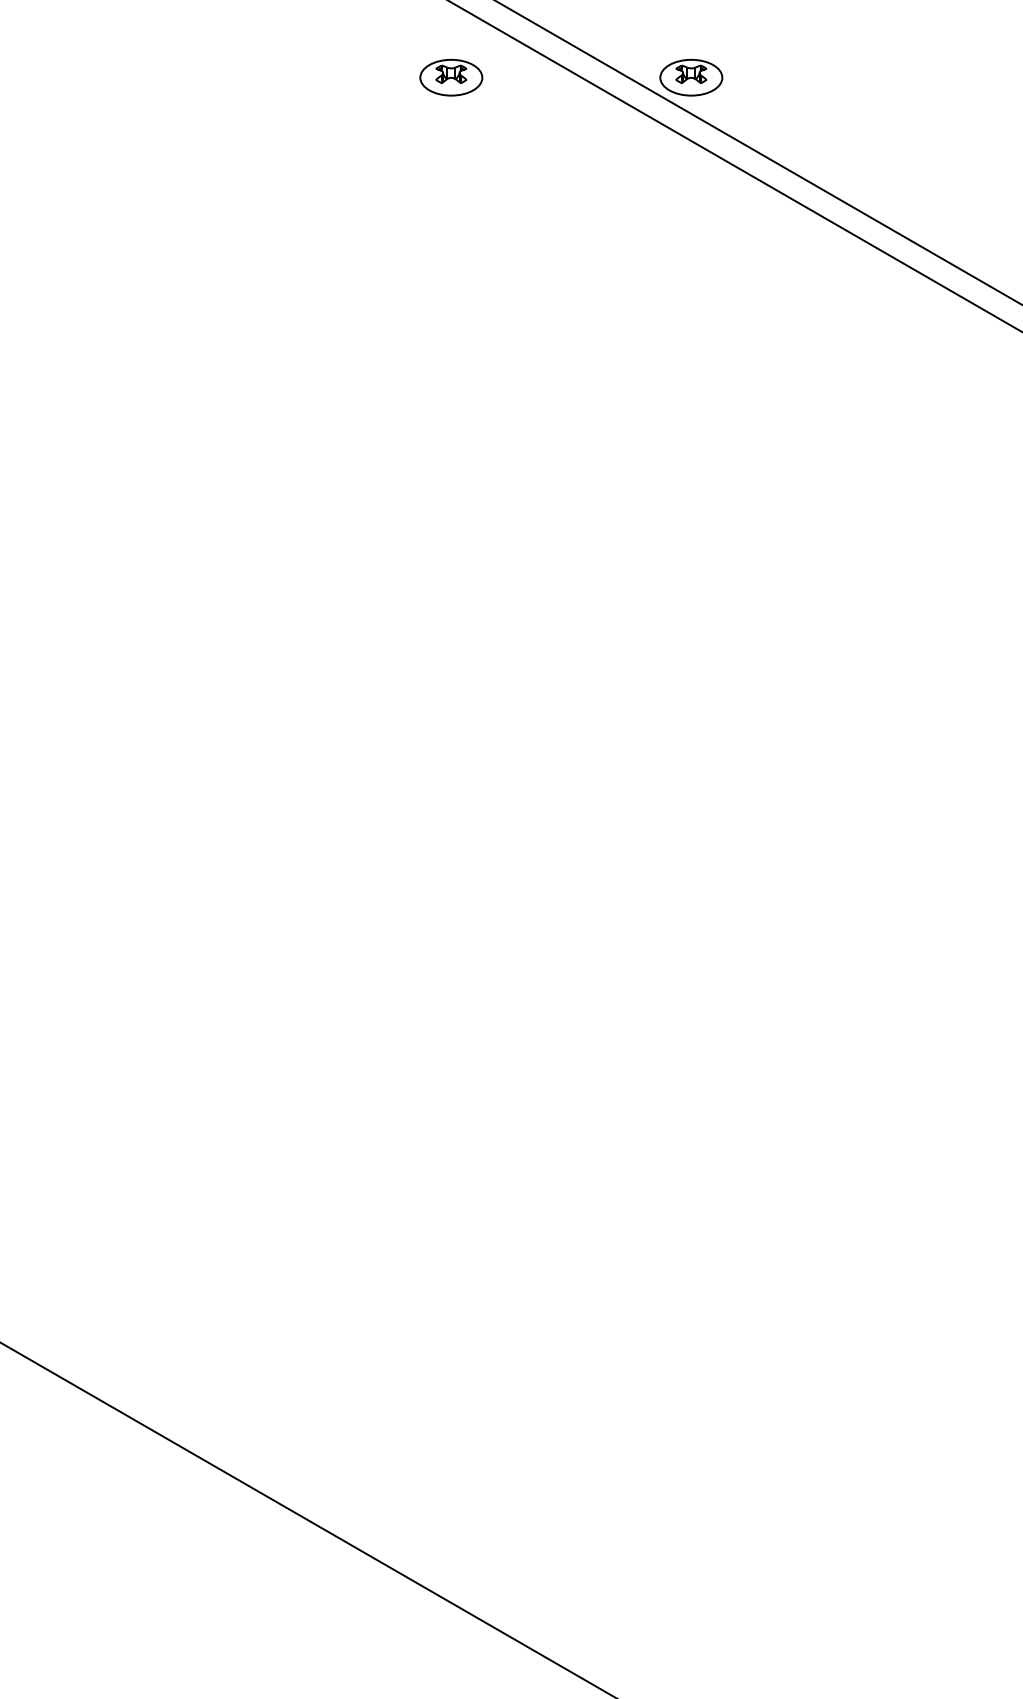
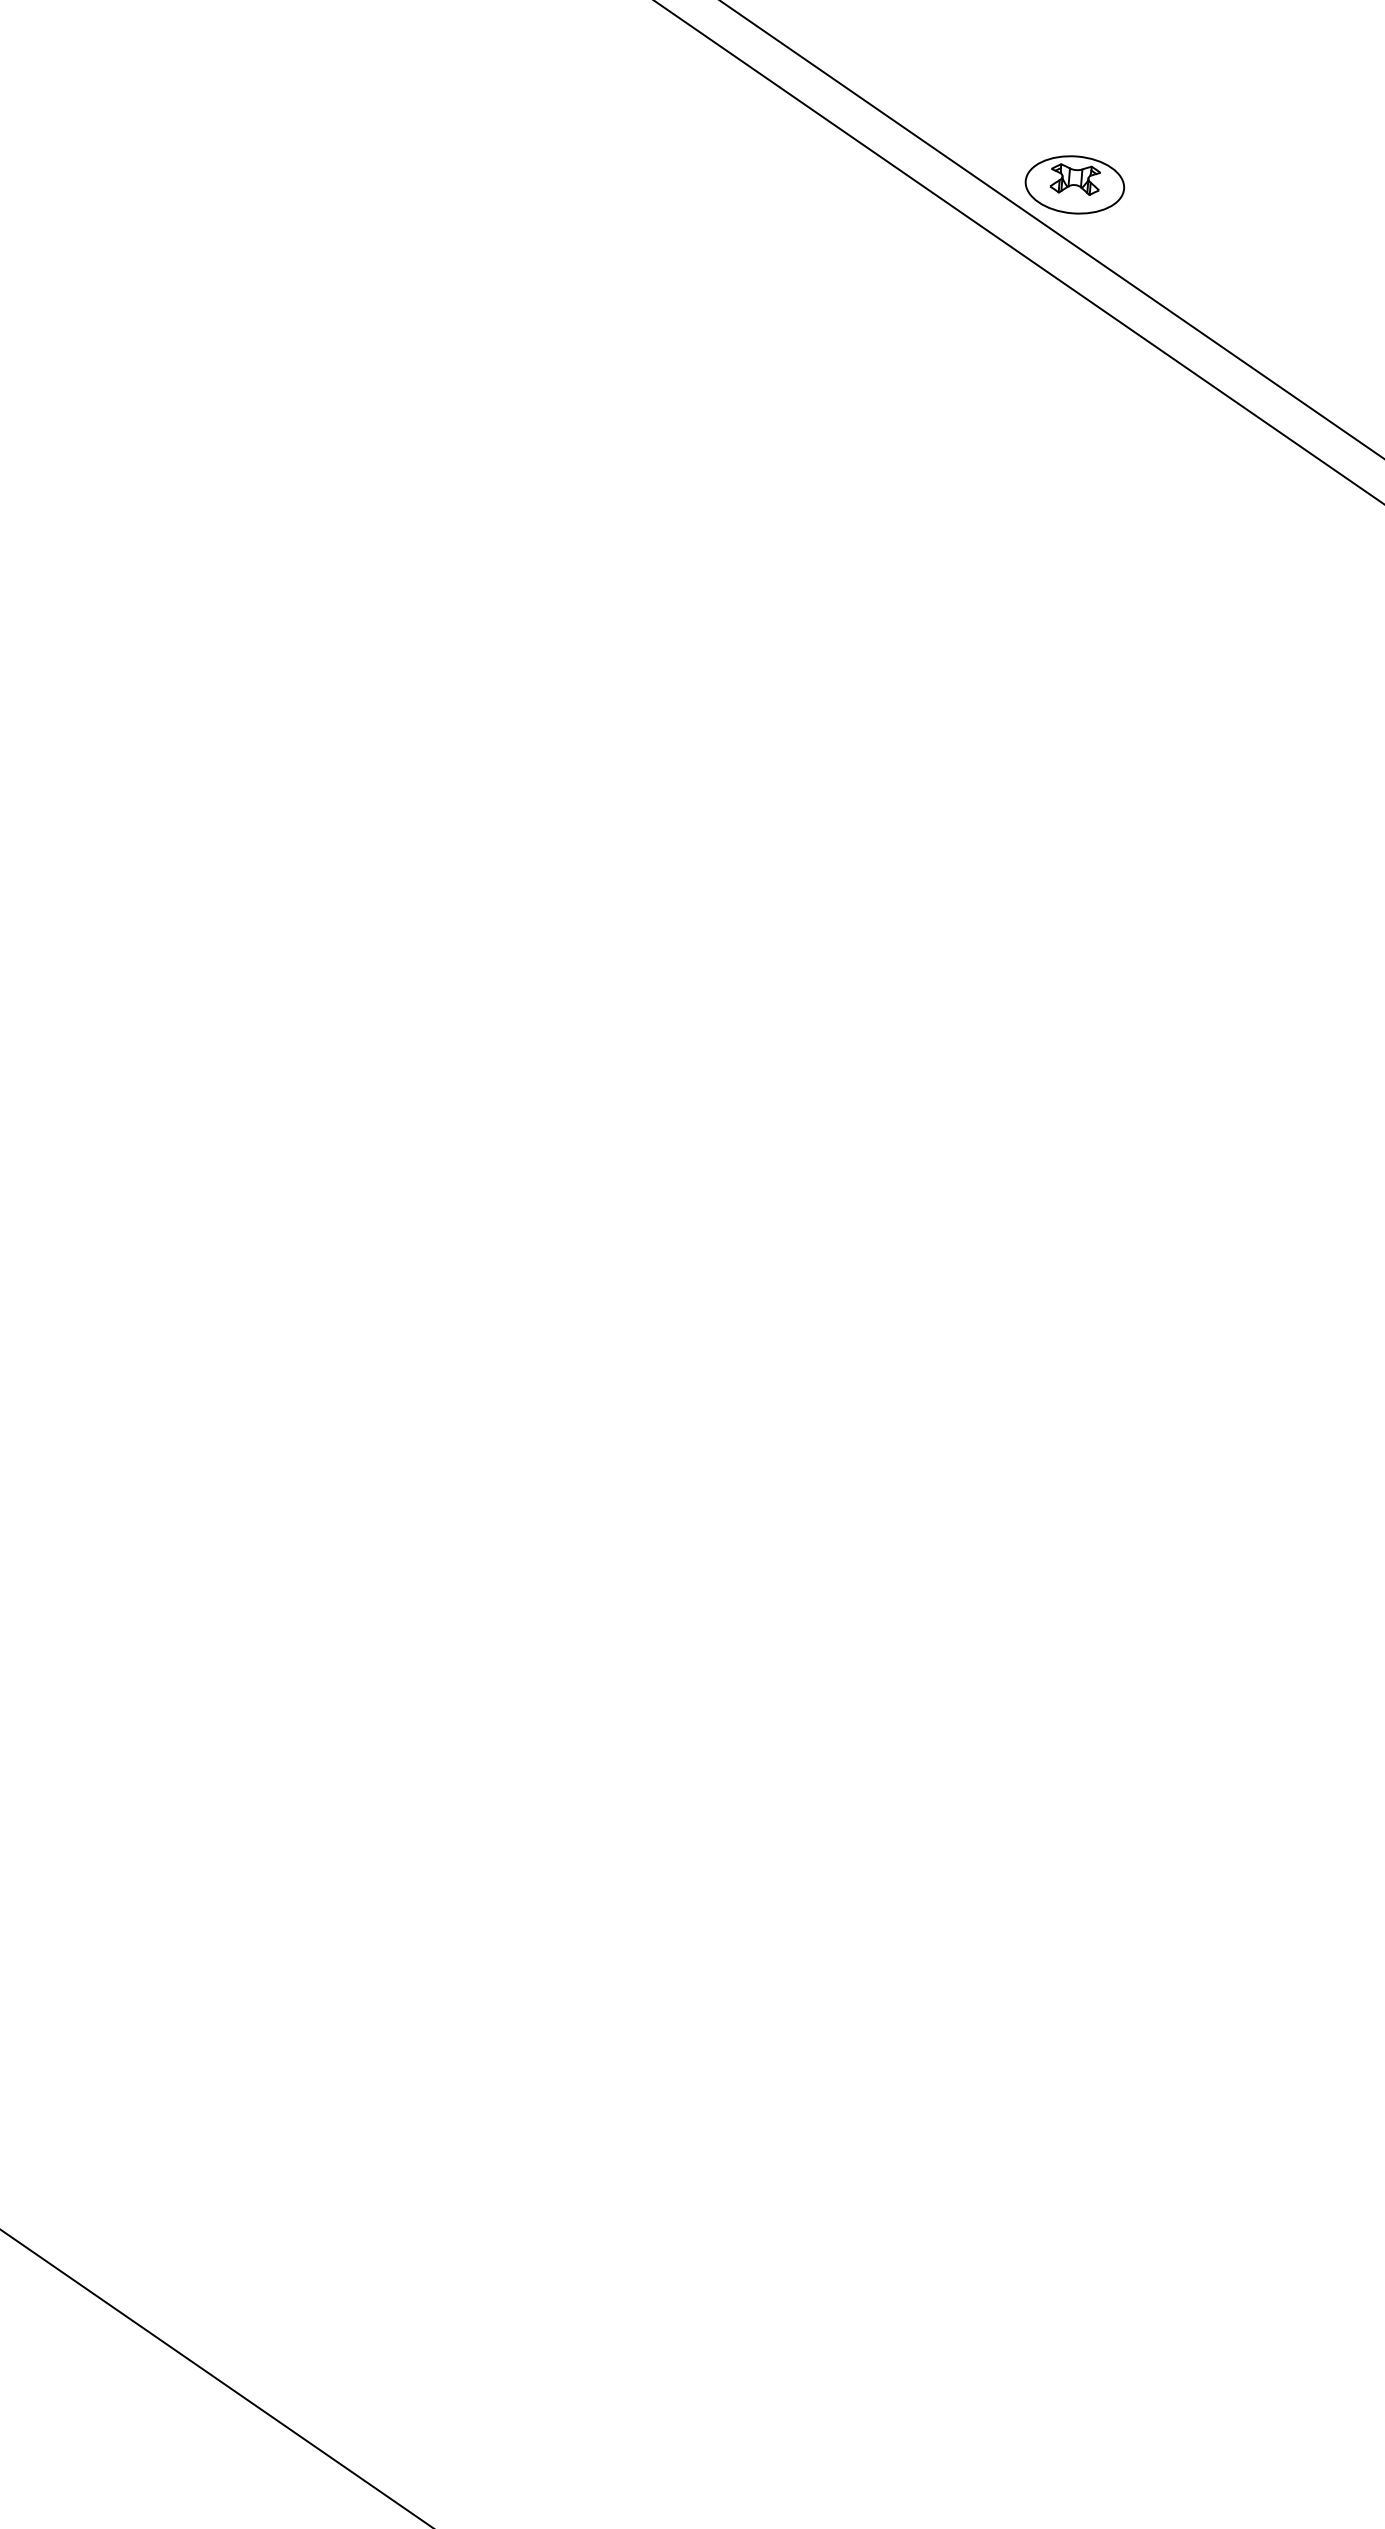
part: (451, 77) -> (694, 153), removed

